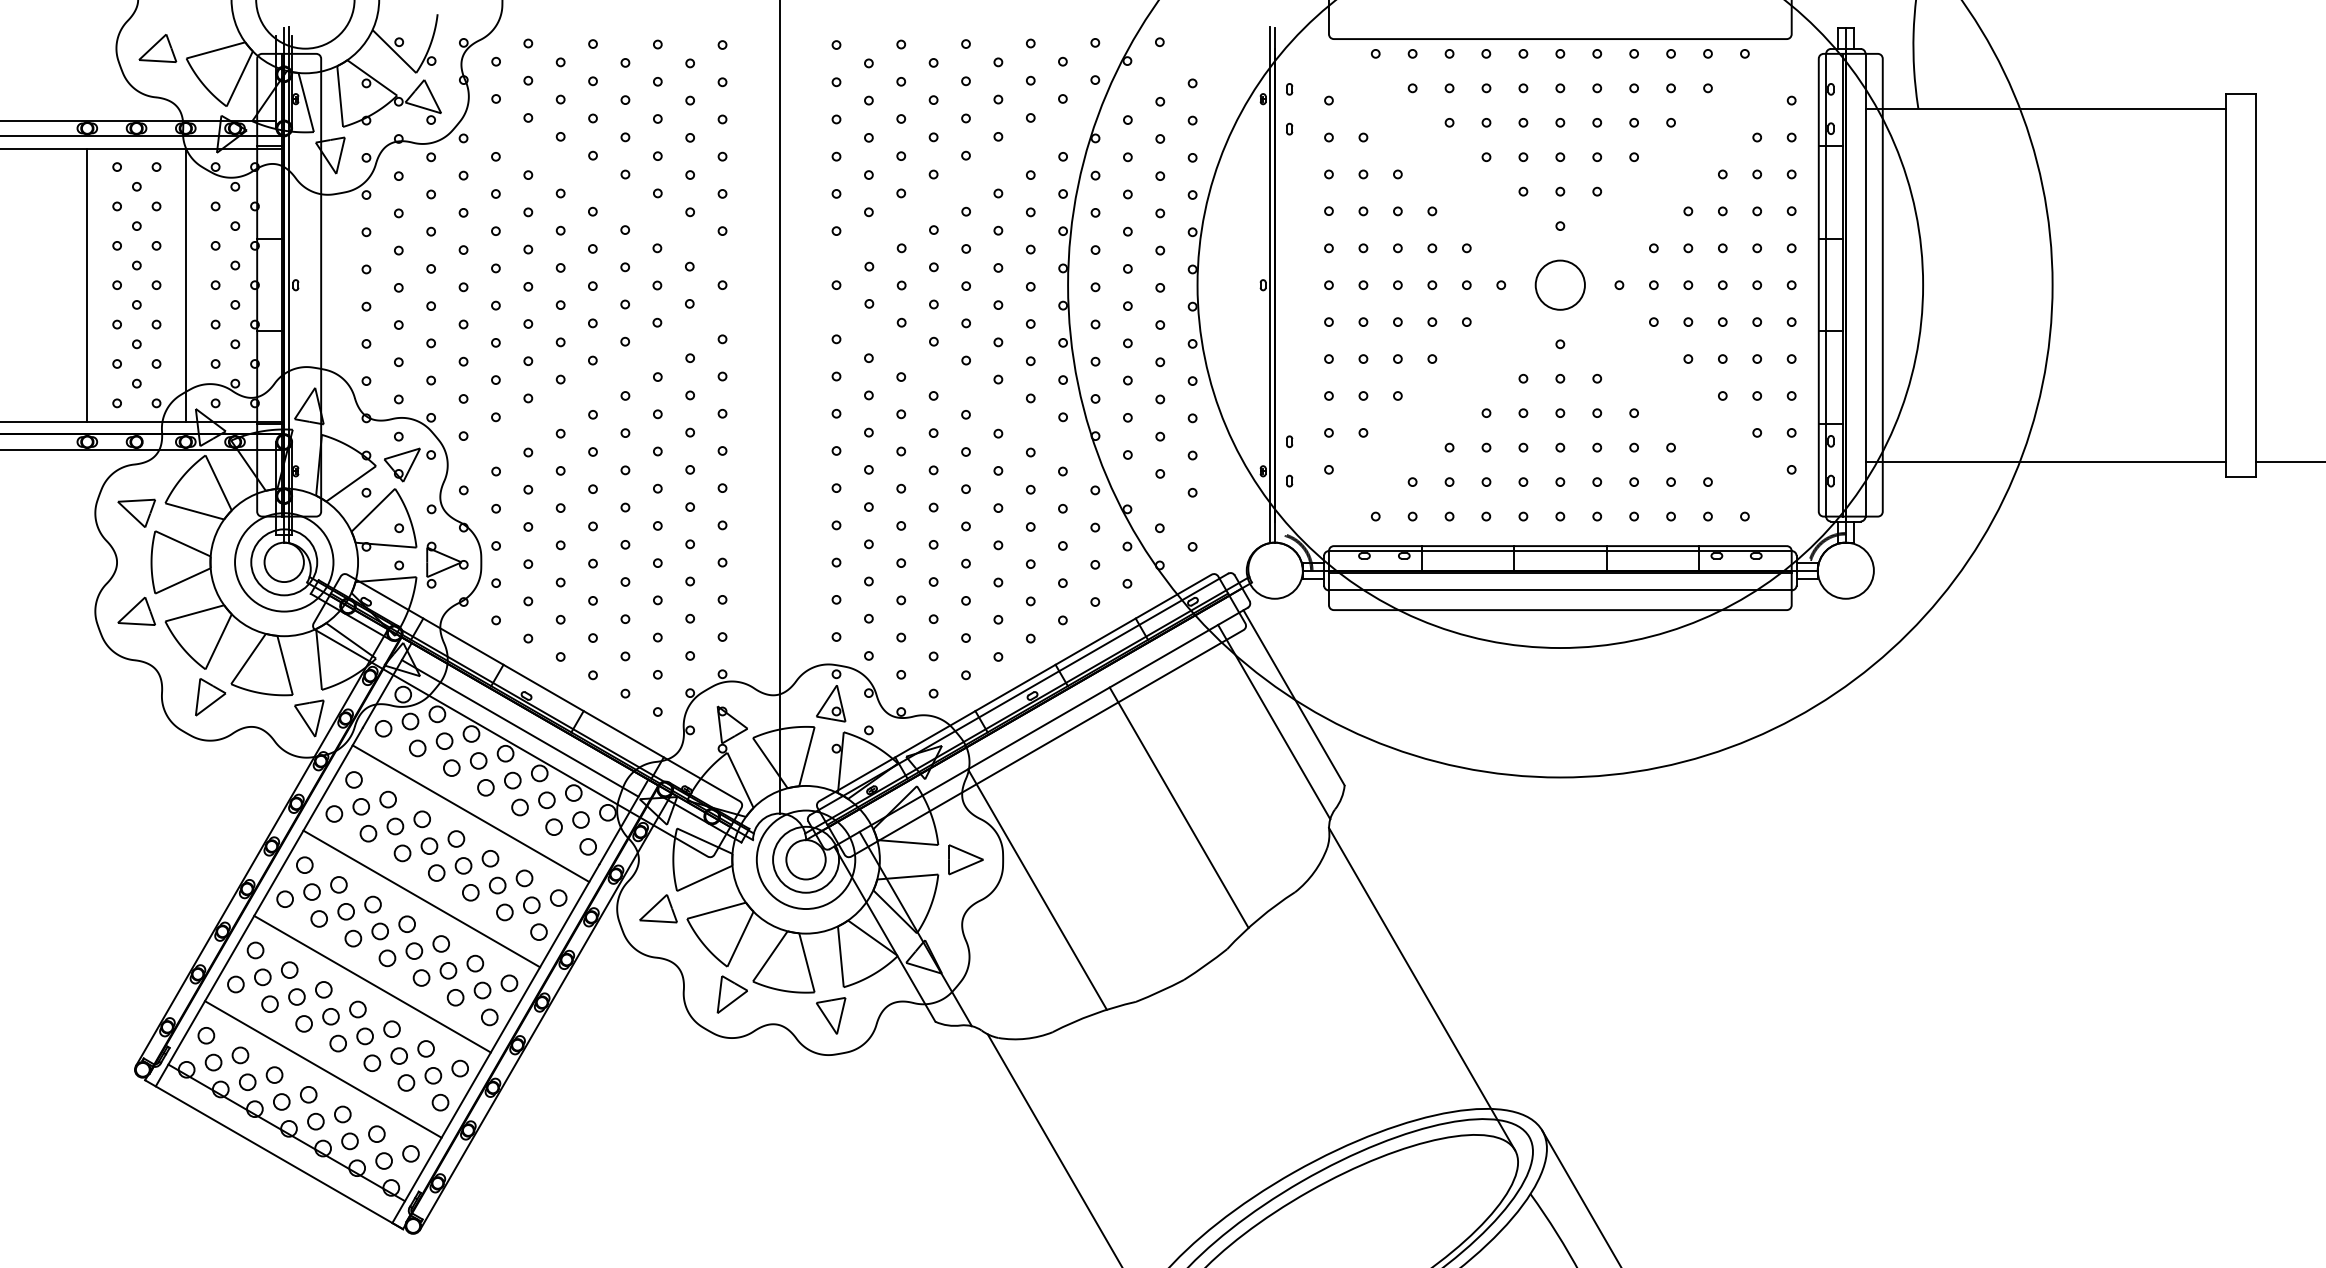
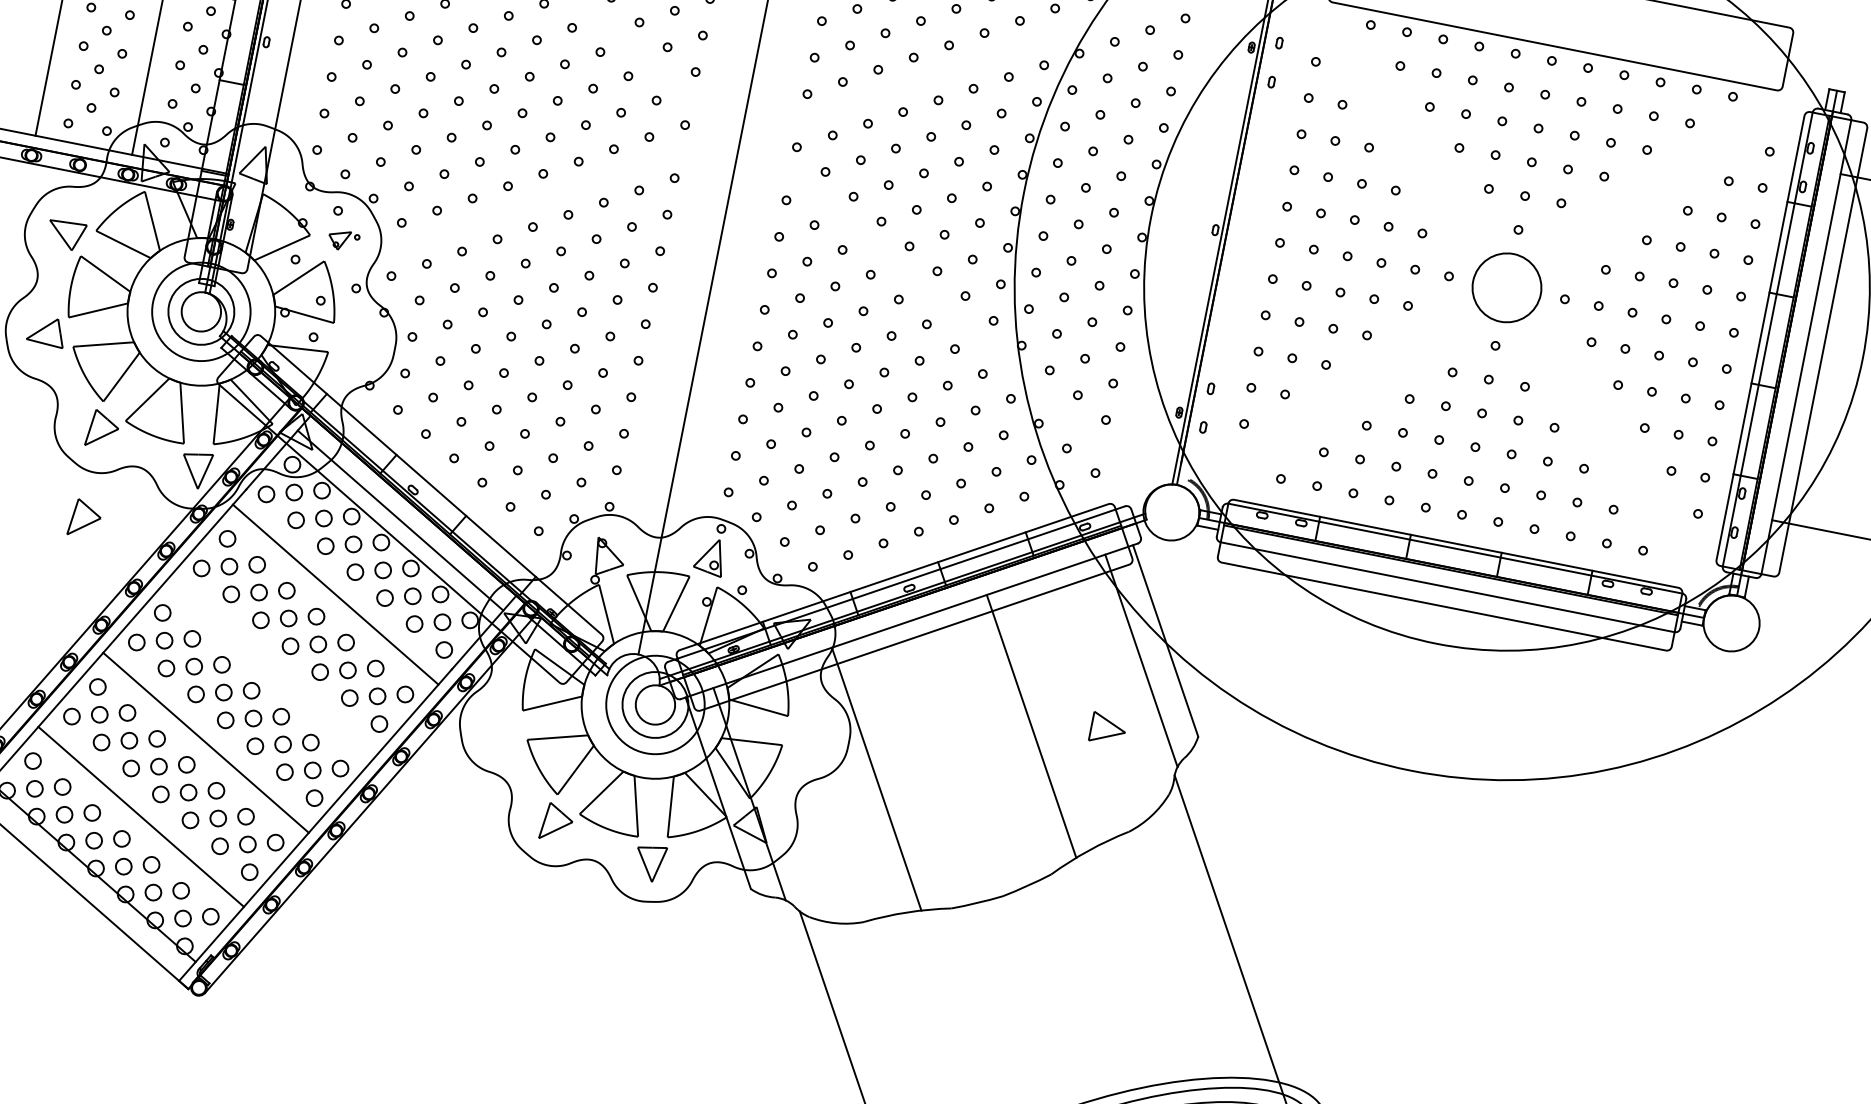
circle: (1559, 284) -> (1506, 286), size x1.4
part: (409, 464) -> (343, 240), size x0.6
part: (447, 564) -> (361, 345), removed
part: (210, 788) -> (85, 519), added
part: (965, 859) -> (1107, 729), moved
line: (421, 898) -> (270, 668), removed
part: (658, 908) -> (501, 724), removed

